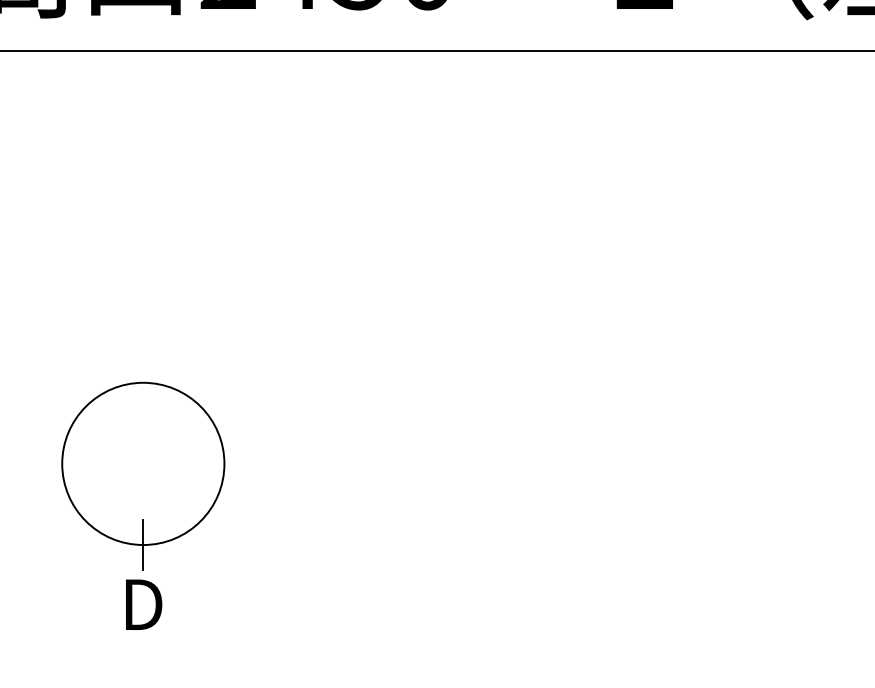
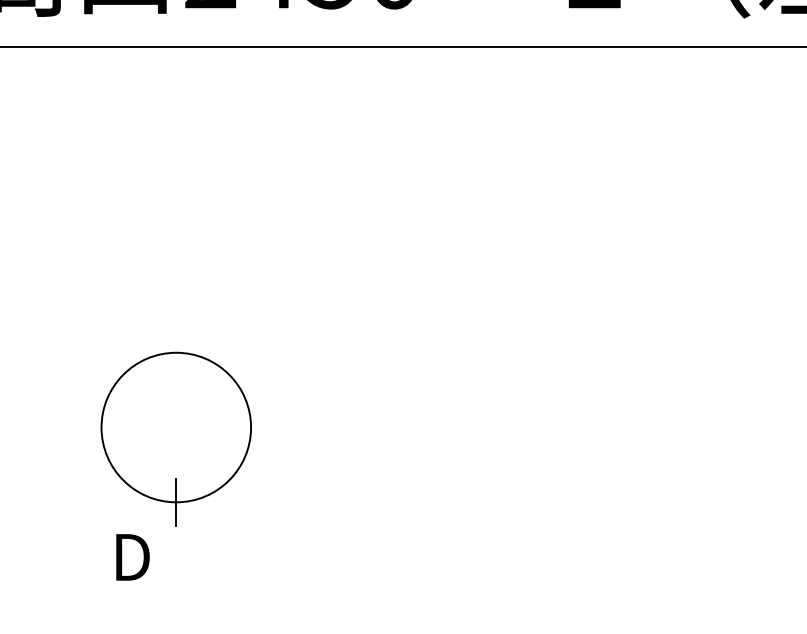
part: (142, 475) -> (175, 438), moved

